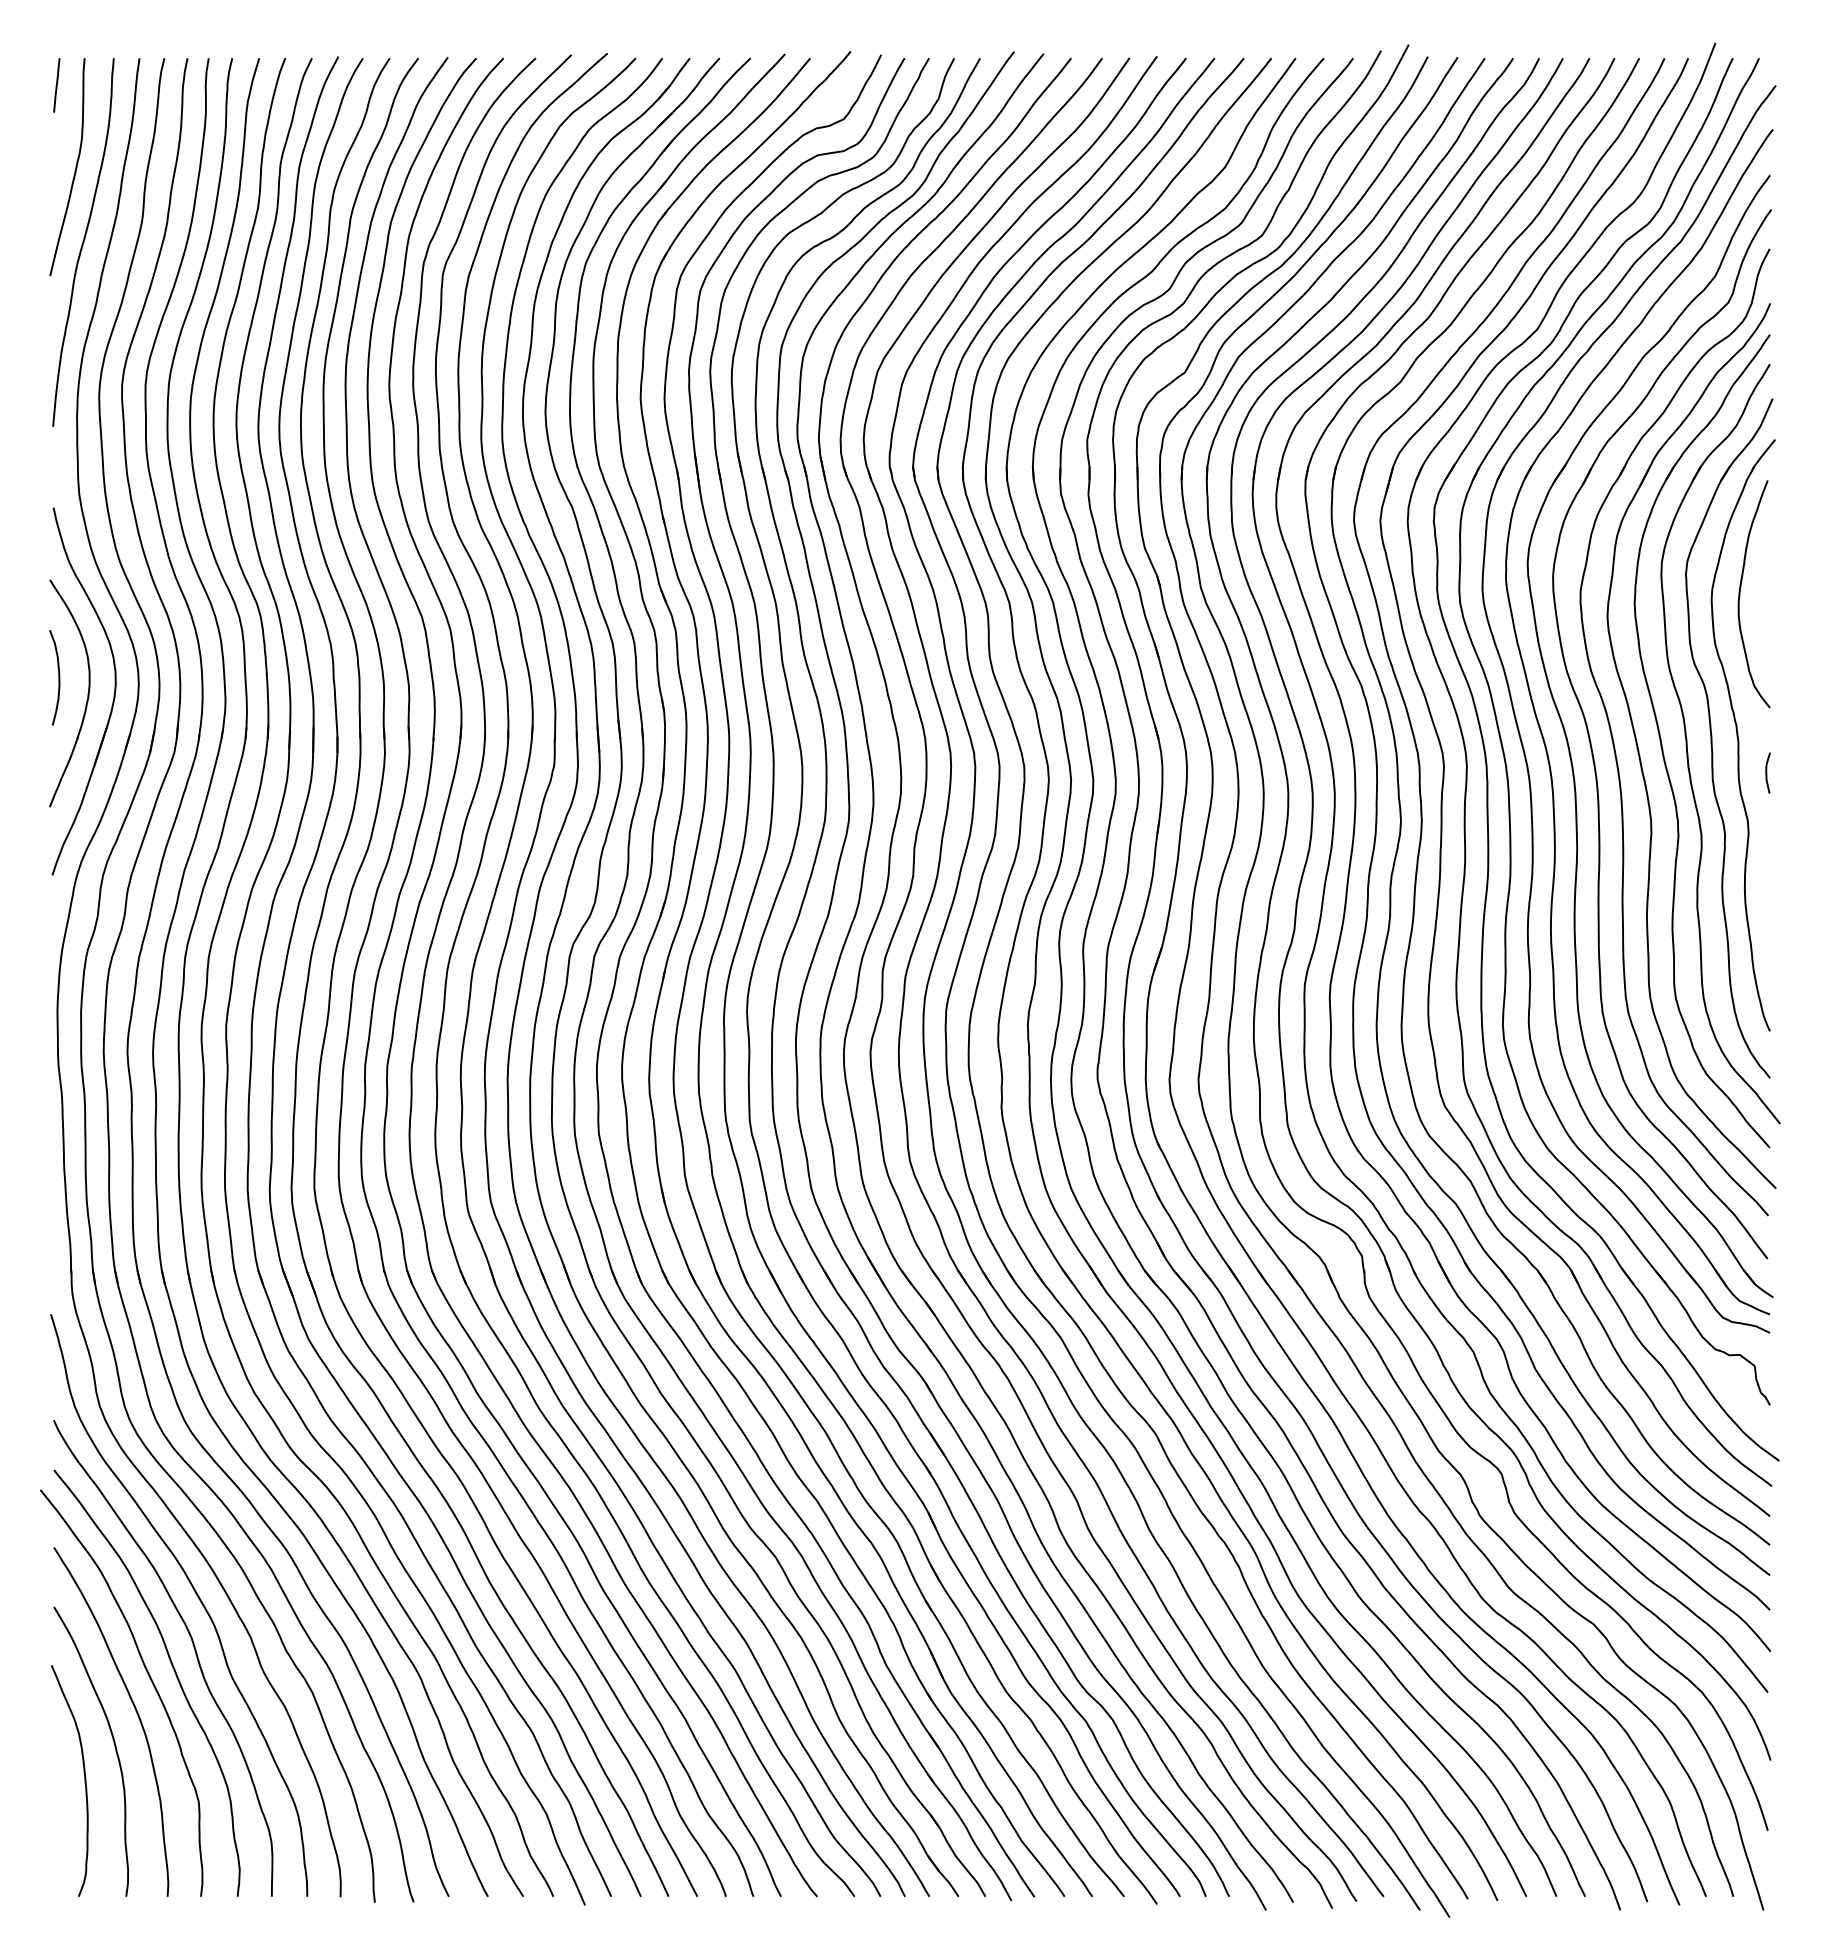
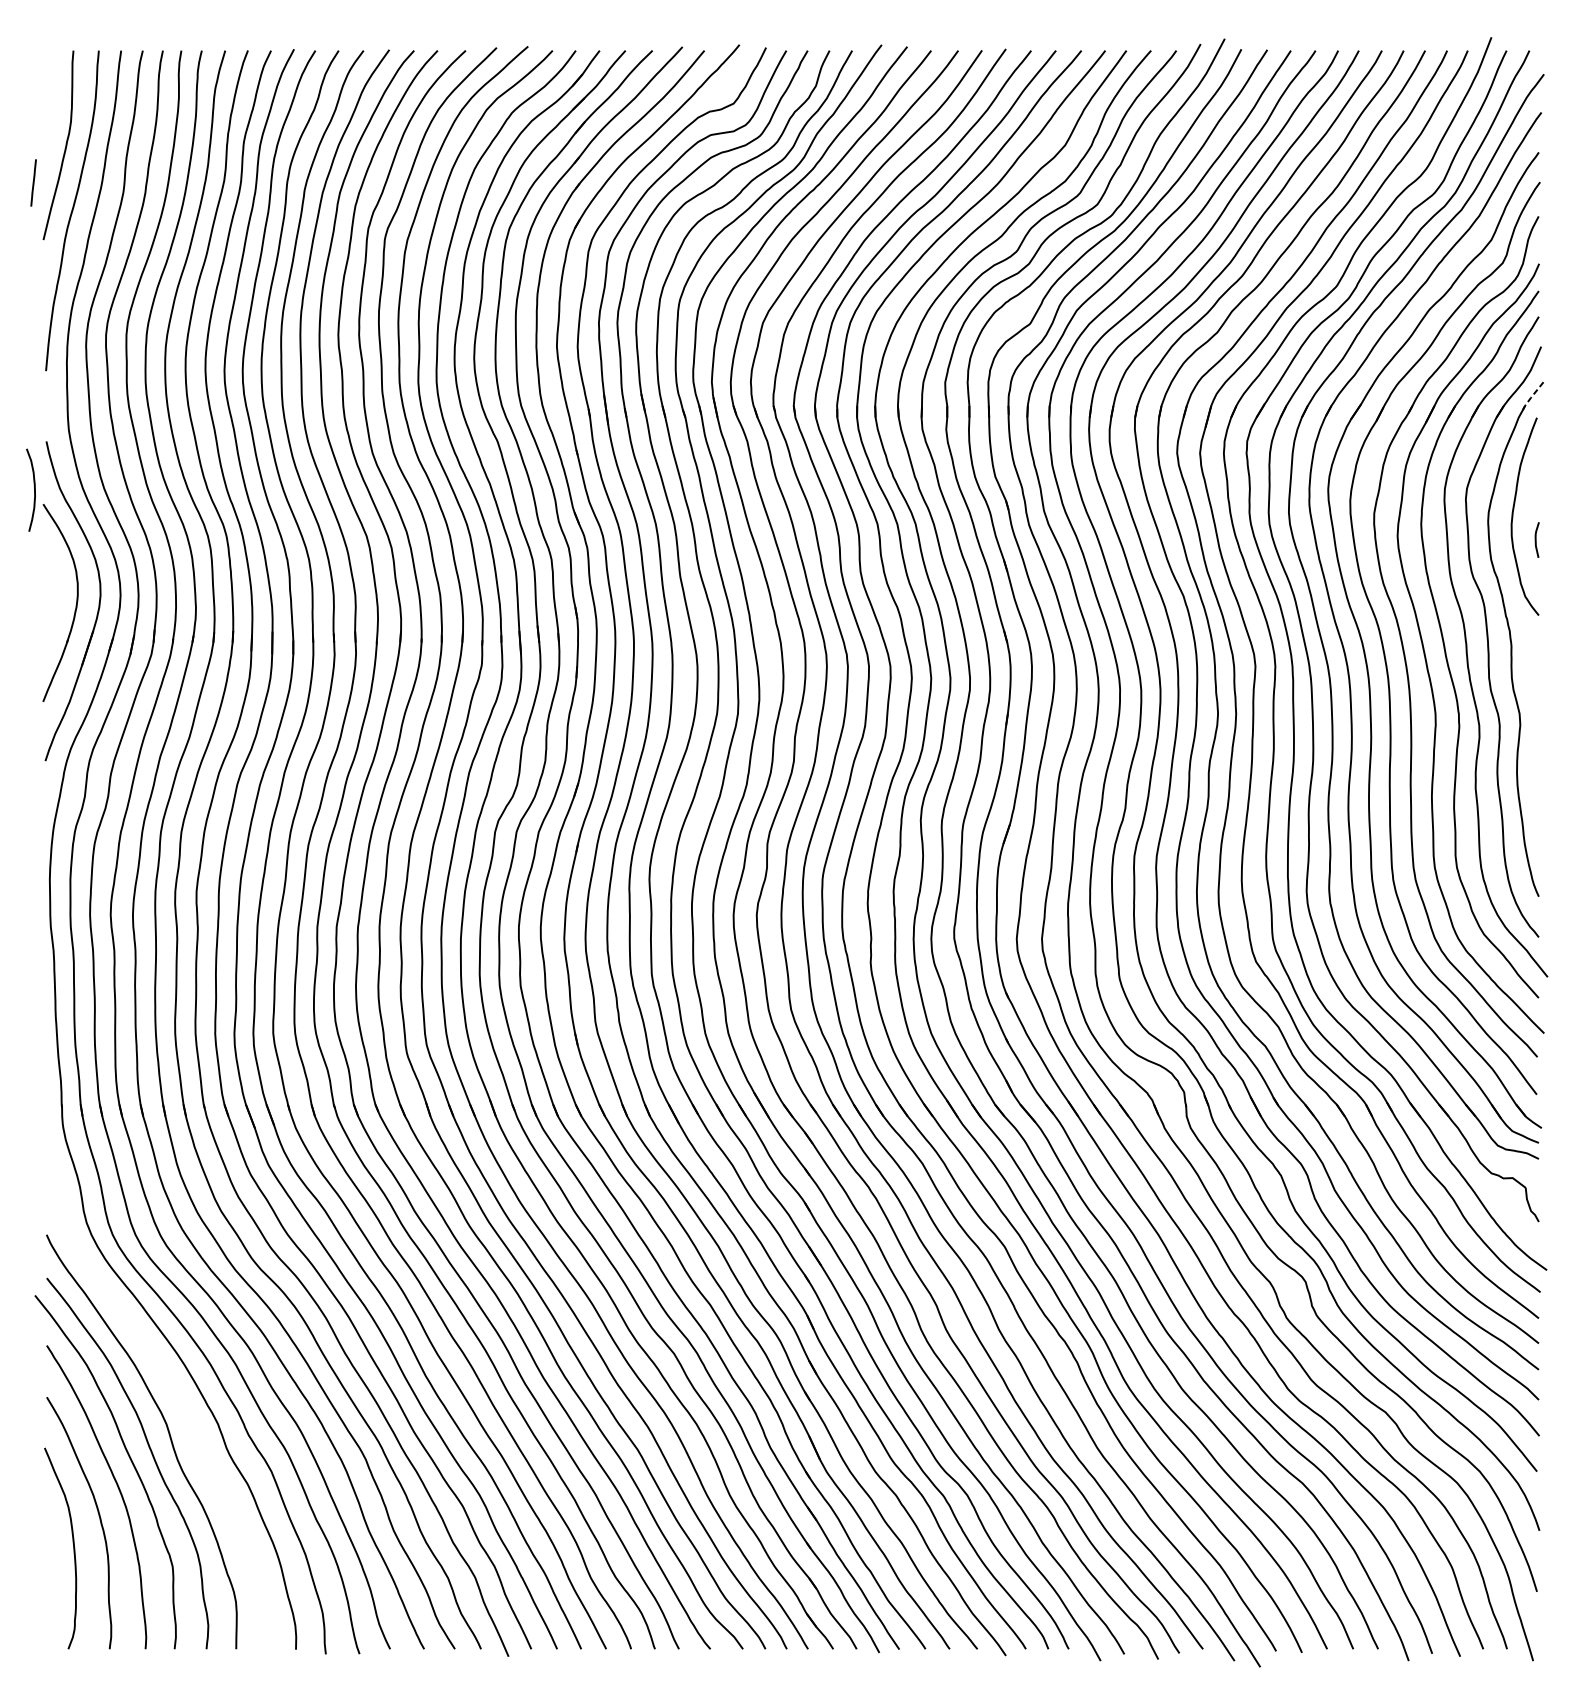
line: (56, 85) -> (33, 183), moved
line: (1762, 456) -> (1532, 396), solid -> dashed
curve: (58, 677) -> (34, 489), moved
curve: (1767, 772) -> (1536, 539), moved
curve: (197, 1597) -> (171, 1389), removed

